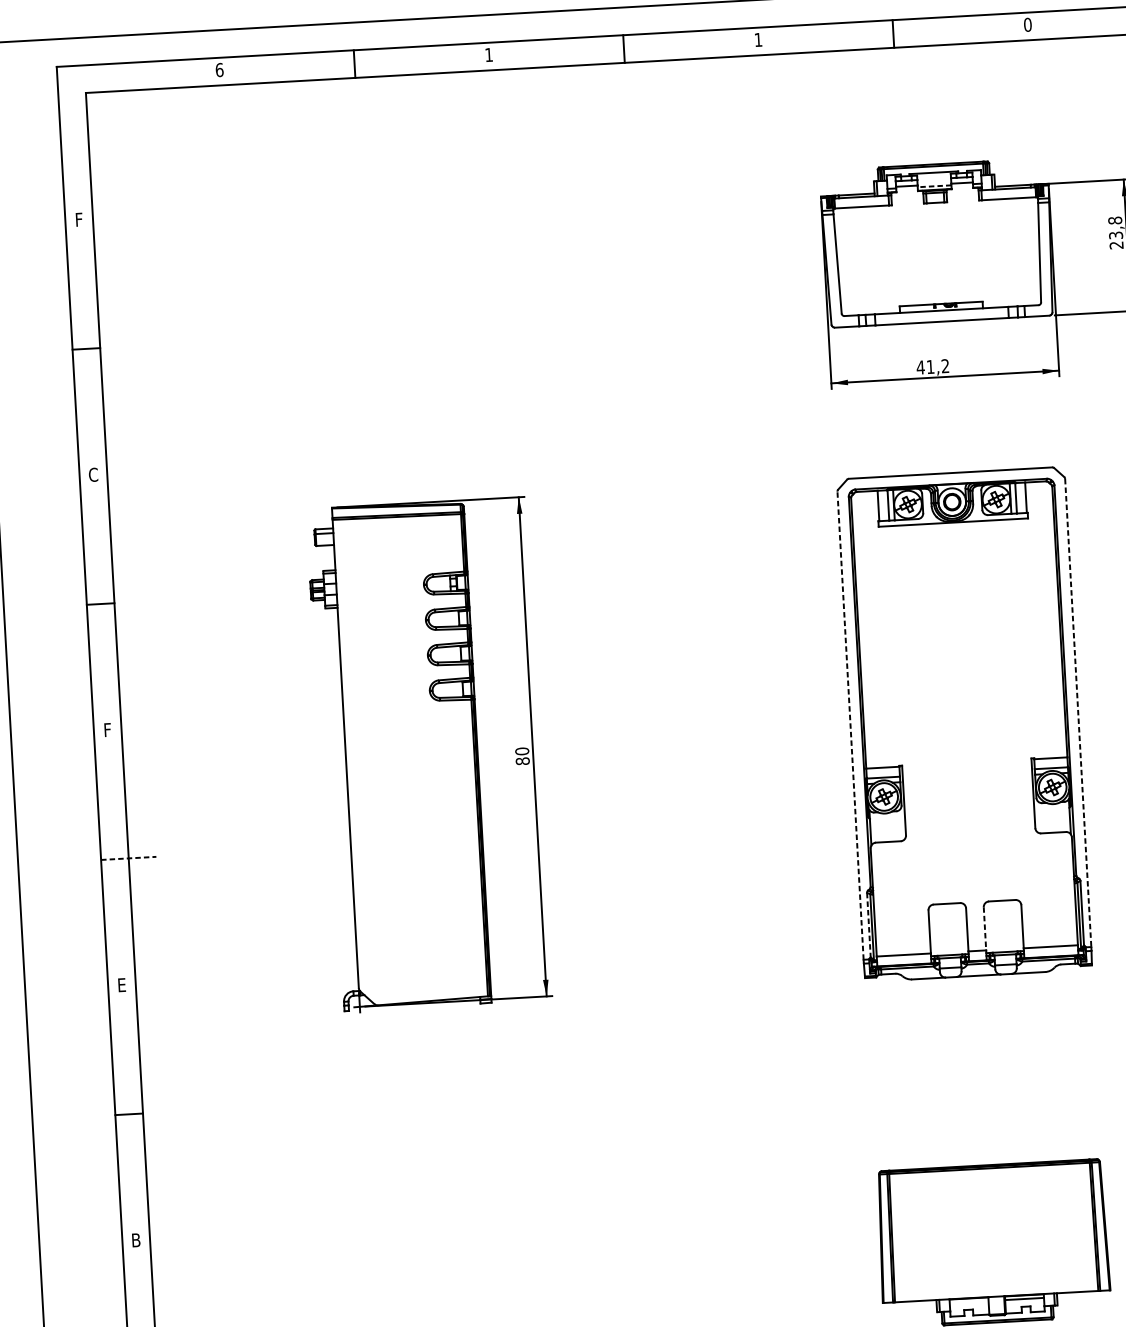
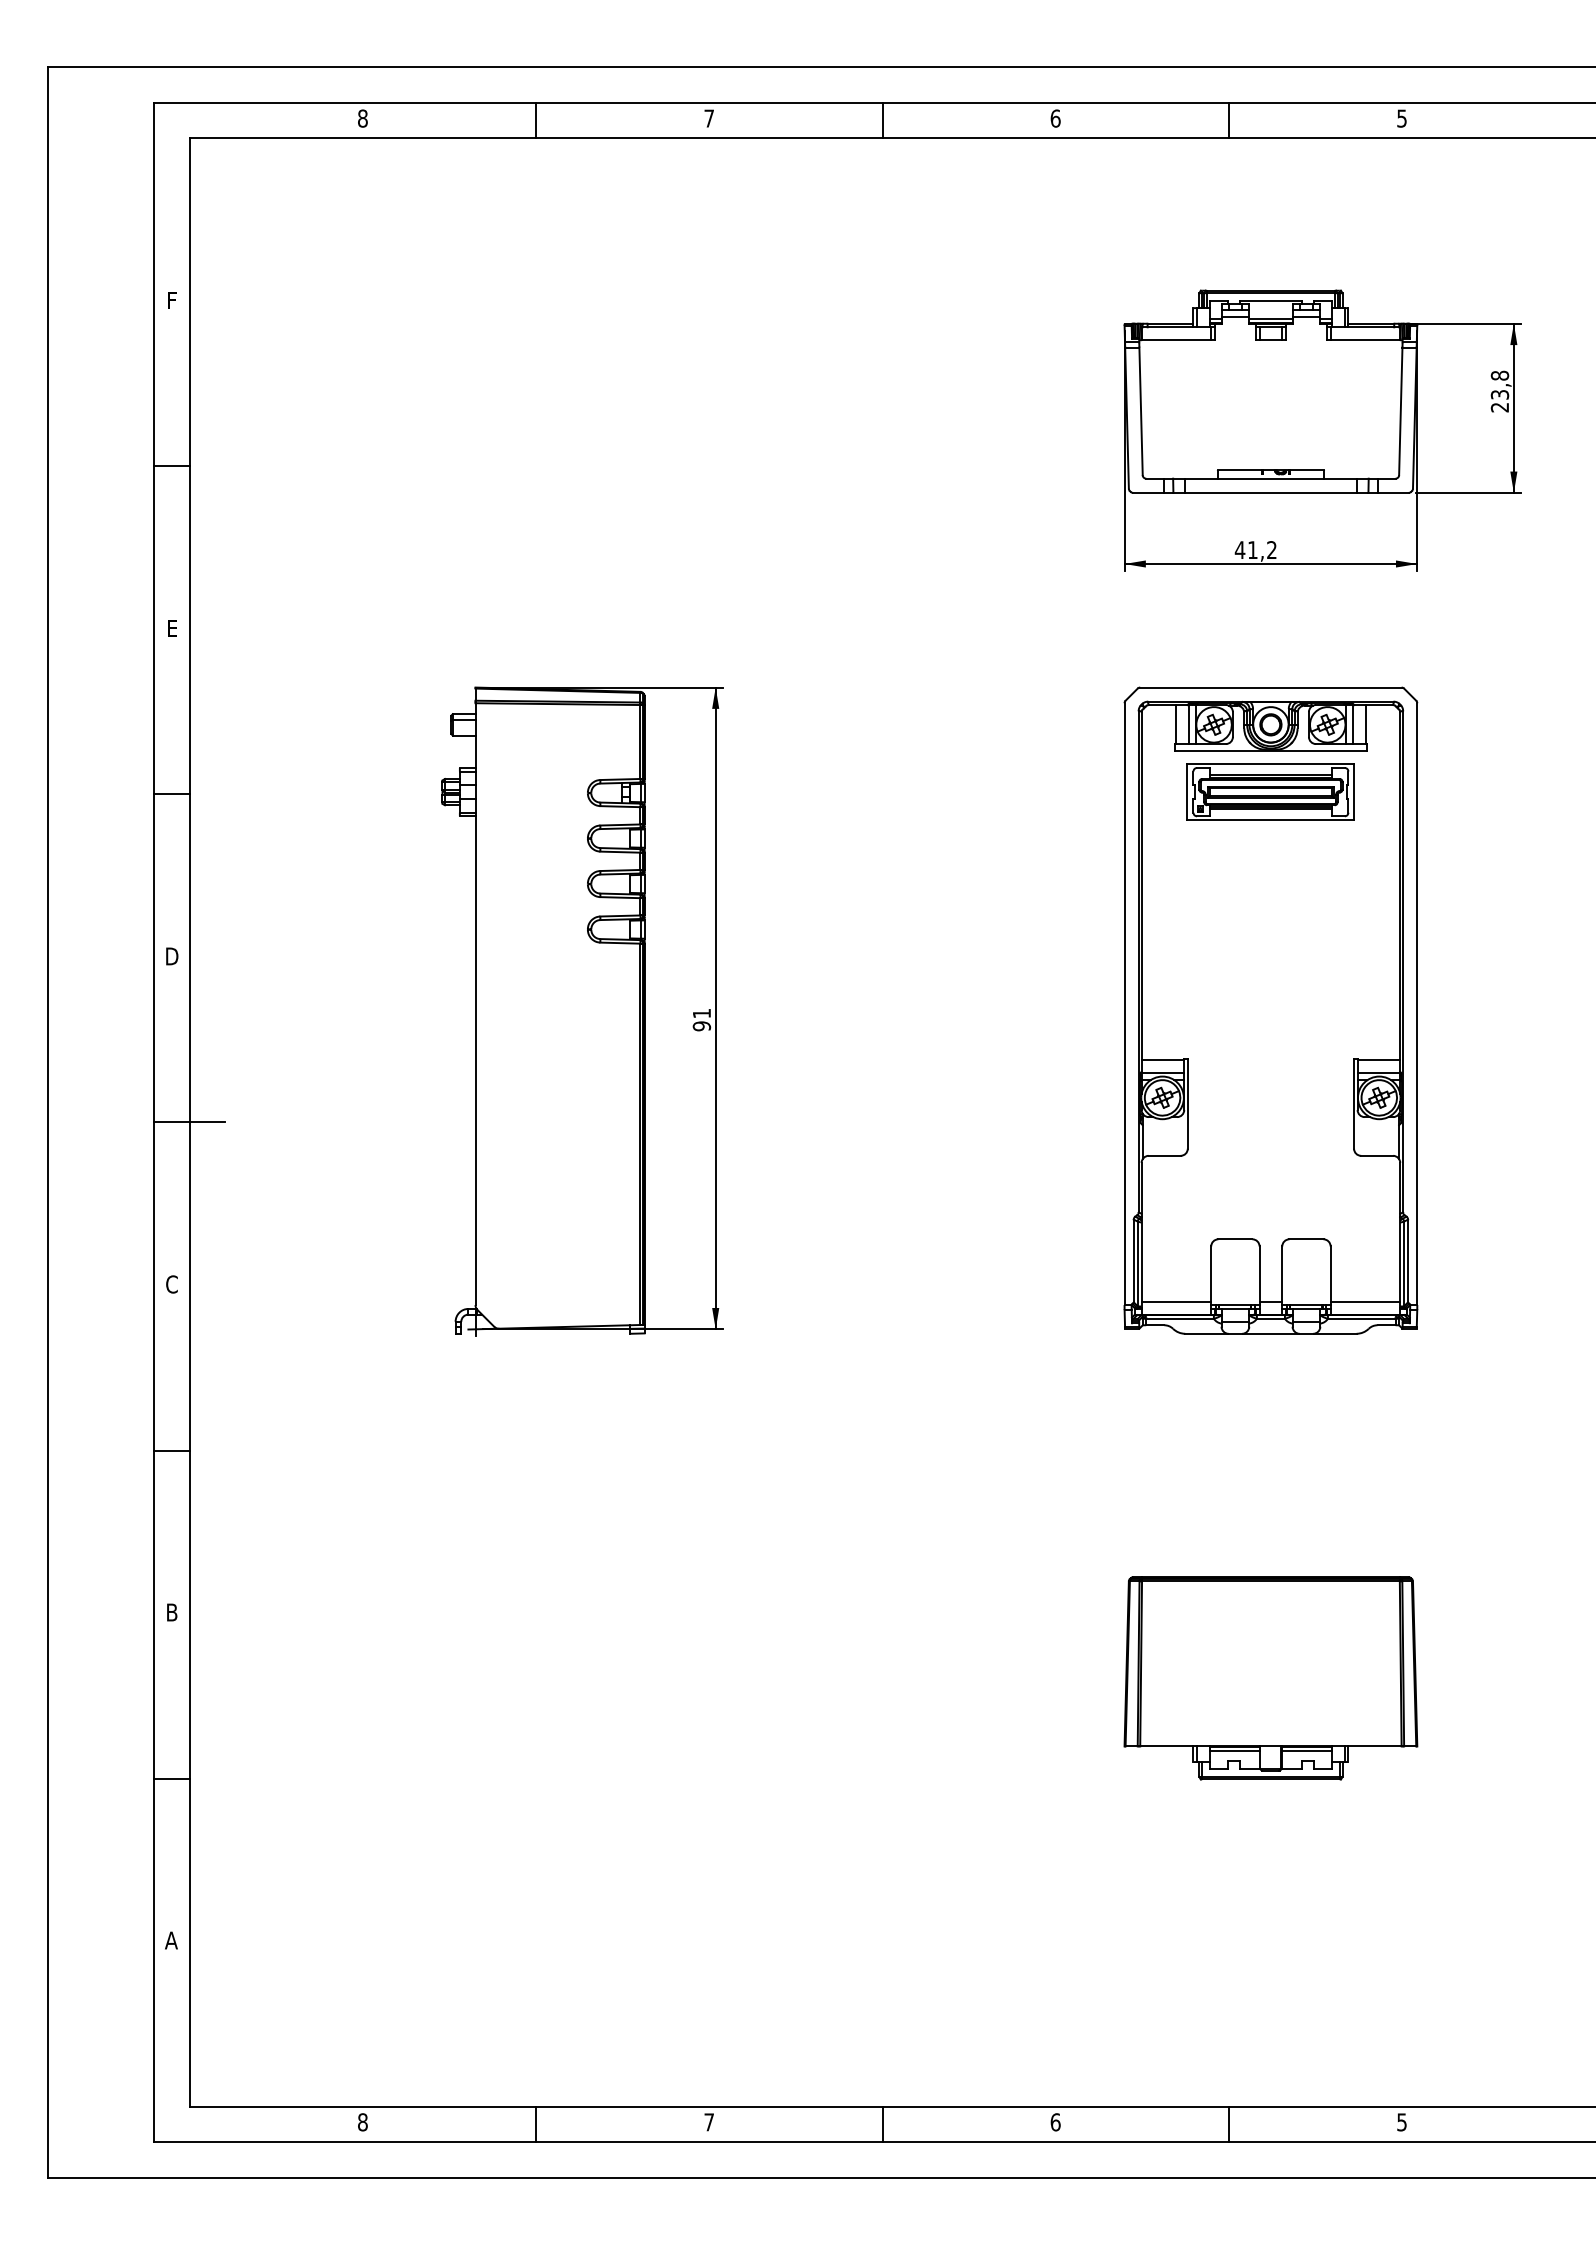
text: (1028, 24) -> (1402, 118), 0 -> 5
text: (758, 39) -> (1055, 118), 1 -> 6
text: (488, 54) -> (708, 118), 1 -> 7
text: (219, 70) -> (362, 118), 6 -> 8
line: (934, 186) -> (1270, 318), dashed -> solid
text: (92, 474) -> (171, 628), C -> E
part: (954, 553) -> (1270, 791), added
line: (1078, 713) -> (1417, 1004), dashed -> solid
line: (850, 725) -> (1124, 1004), dashed -> solid
text: (107, 730) -> (172, 956), F -> D
text: (522, 756) -> (701, 1019), 80 -> 91
line: (128, 858) -> (189, 1122), dashed -> solid
line: (868, 925) -> (1133, 1261), dashed -> solid
line: (985, 929) -> (1282, 1274), dashed -> solid
text: (121, 985) -> (171, 1284), E -> C
line: (969, 1302) -> (1235, 1751), added

